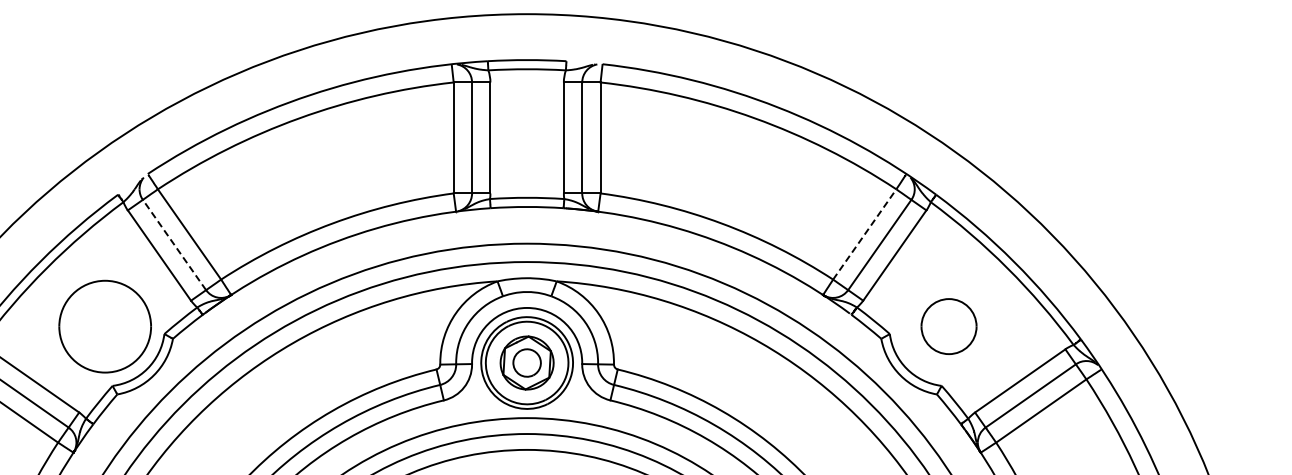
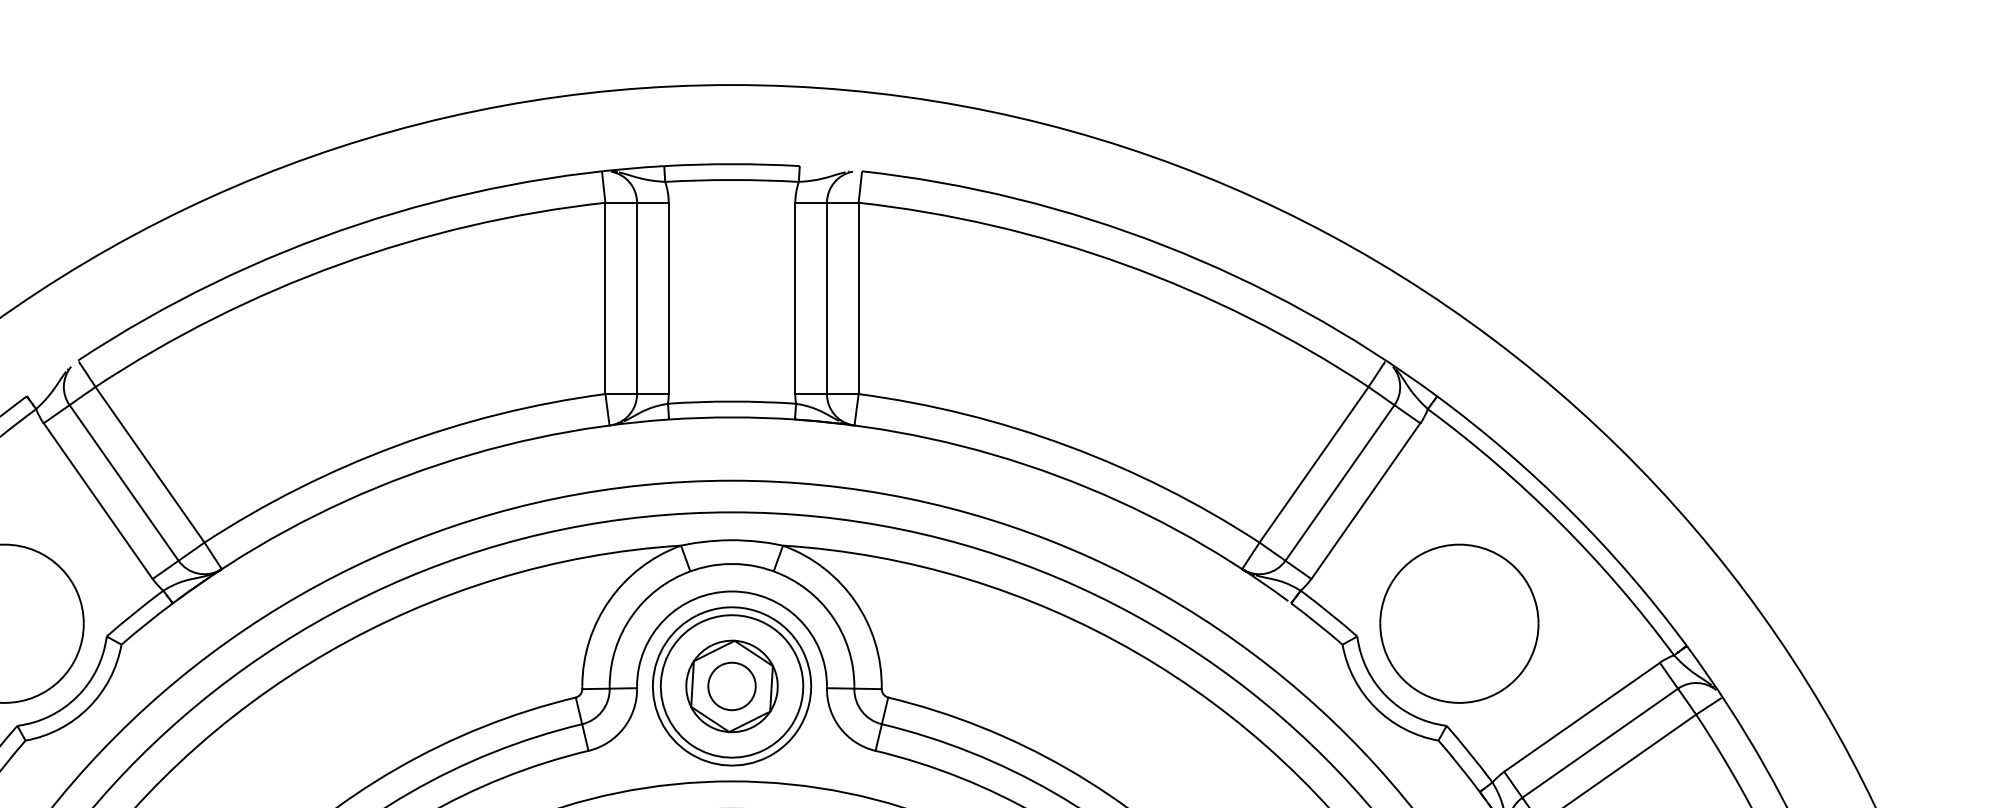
line: (865, 234) -> (1315, 464), dashed -> solid
line: (174, 244) -> (124, 482), dashed -> solid
part: (948, 326) -> (1458, 623), size x1.67

